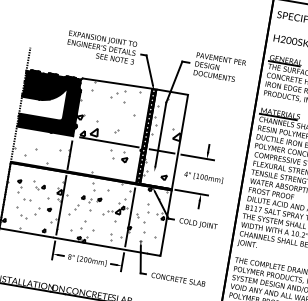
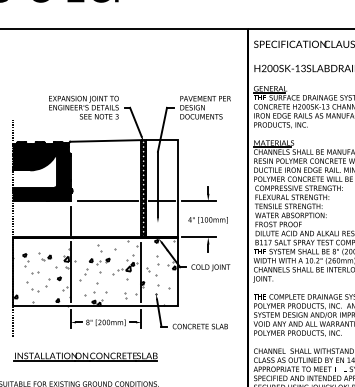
hatch: (82, 125) -> (77, 188), removed
hatch: (164, 139) -> (162, 188), removed

